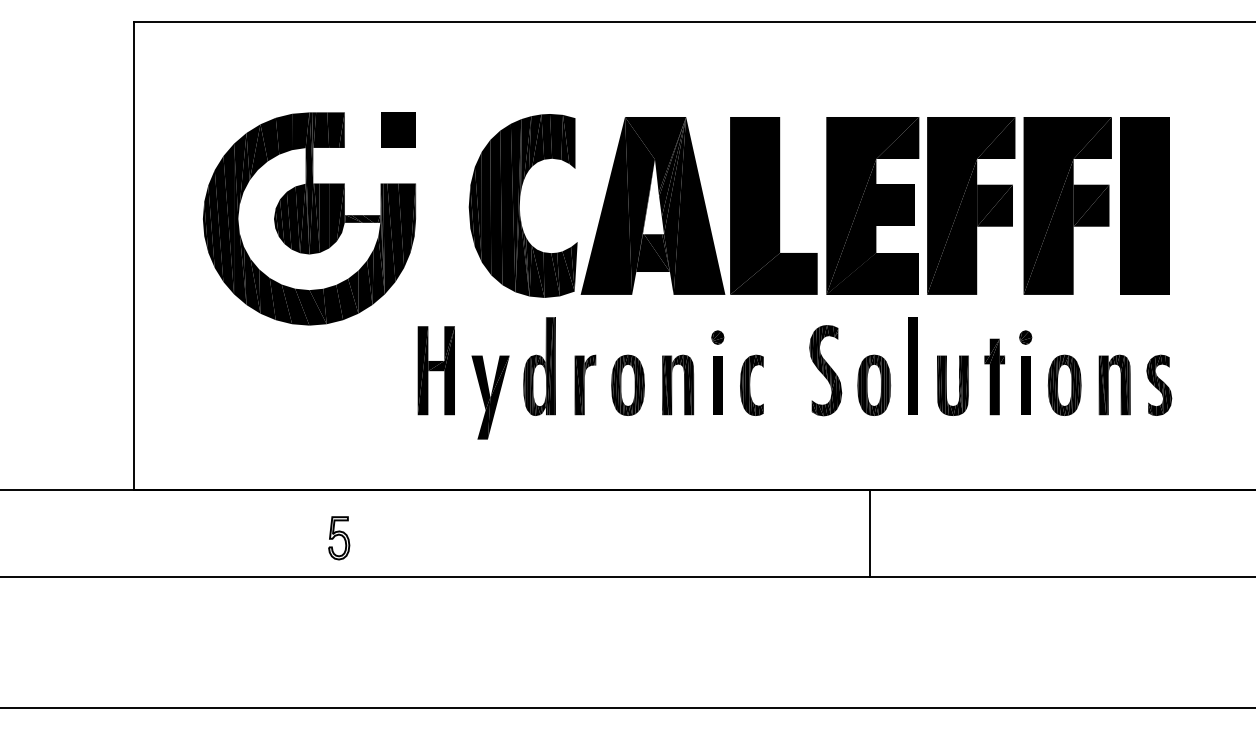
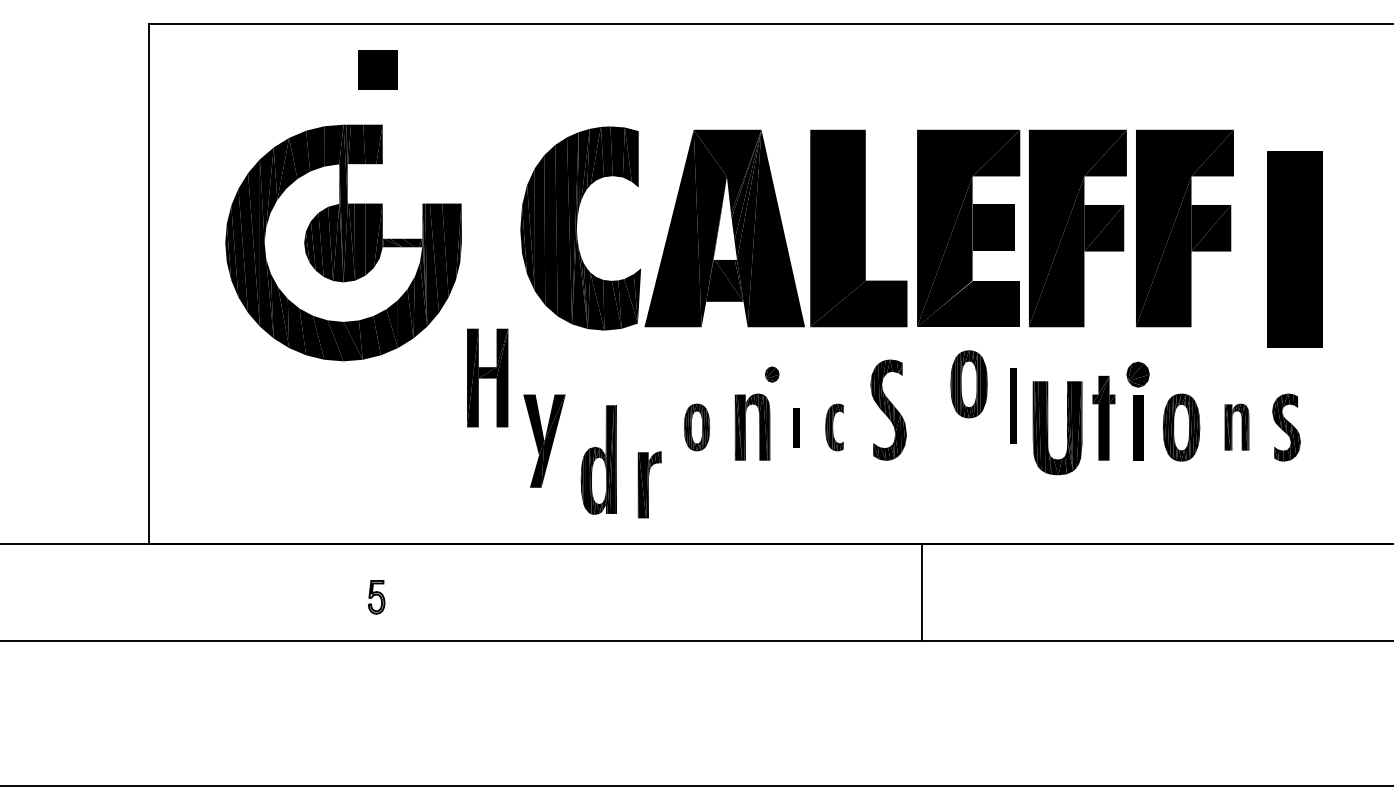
part: (398, 129) -> (377, 69), moved
part: (1144, 205) -> (1294, 249), moved
part: (717, 337) -> (771, 374), moved
part: (1025, 337) -> (1138, 374), size x1.6
part: (912, 365) -> (1012, 405), size x0.7
part: (539, 366) -> (598, 459), moved
part: (435, 370) -> (486, 377), moved
part: (825, 370) -> (888, 409), moved
part: (585, 384) -> (649, 484), moved
part: (627, 384) -> (696, 426), size x0.7
part: (751, 384) -> (834, 426), size x0.7
part: (874, 384) -> (969, 383), moved
part: (1114, 384) -> (1236, 426), size x0.7
part: (717, 385) -> (796, 427), size x0.6
part: (952, 385) -> (1057, 427), size x1.4
line: (869, 533) -> (921, 591), moved
part: (339, 538) -> (376, 597), size x0.7

